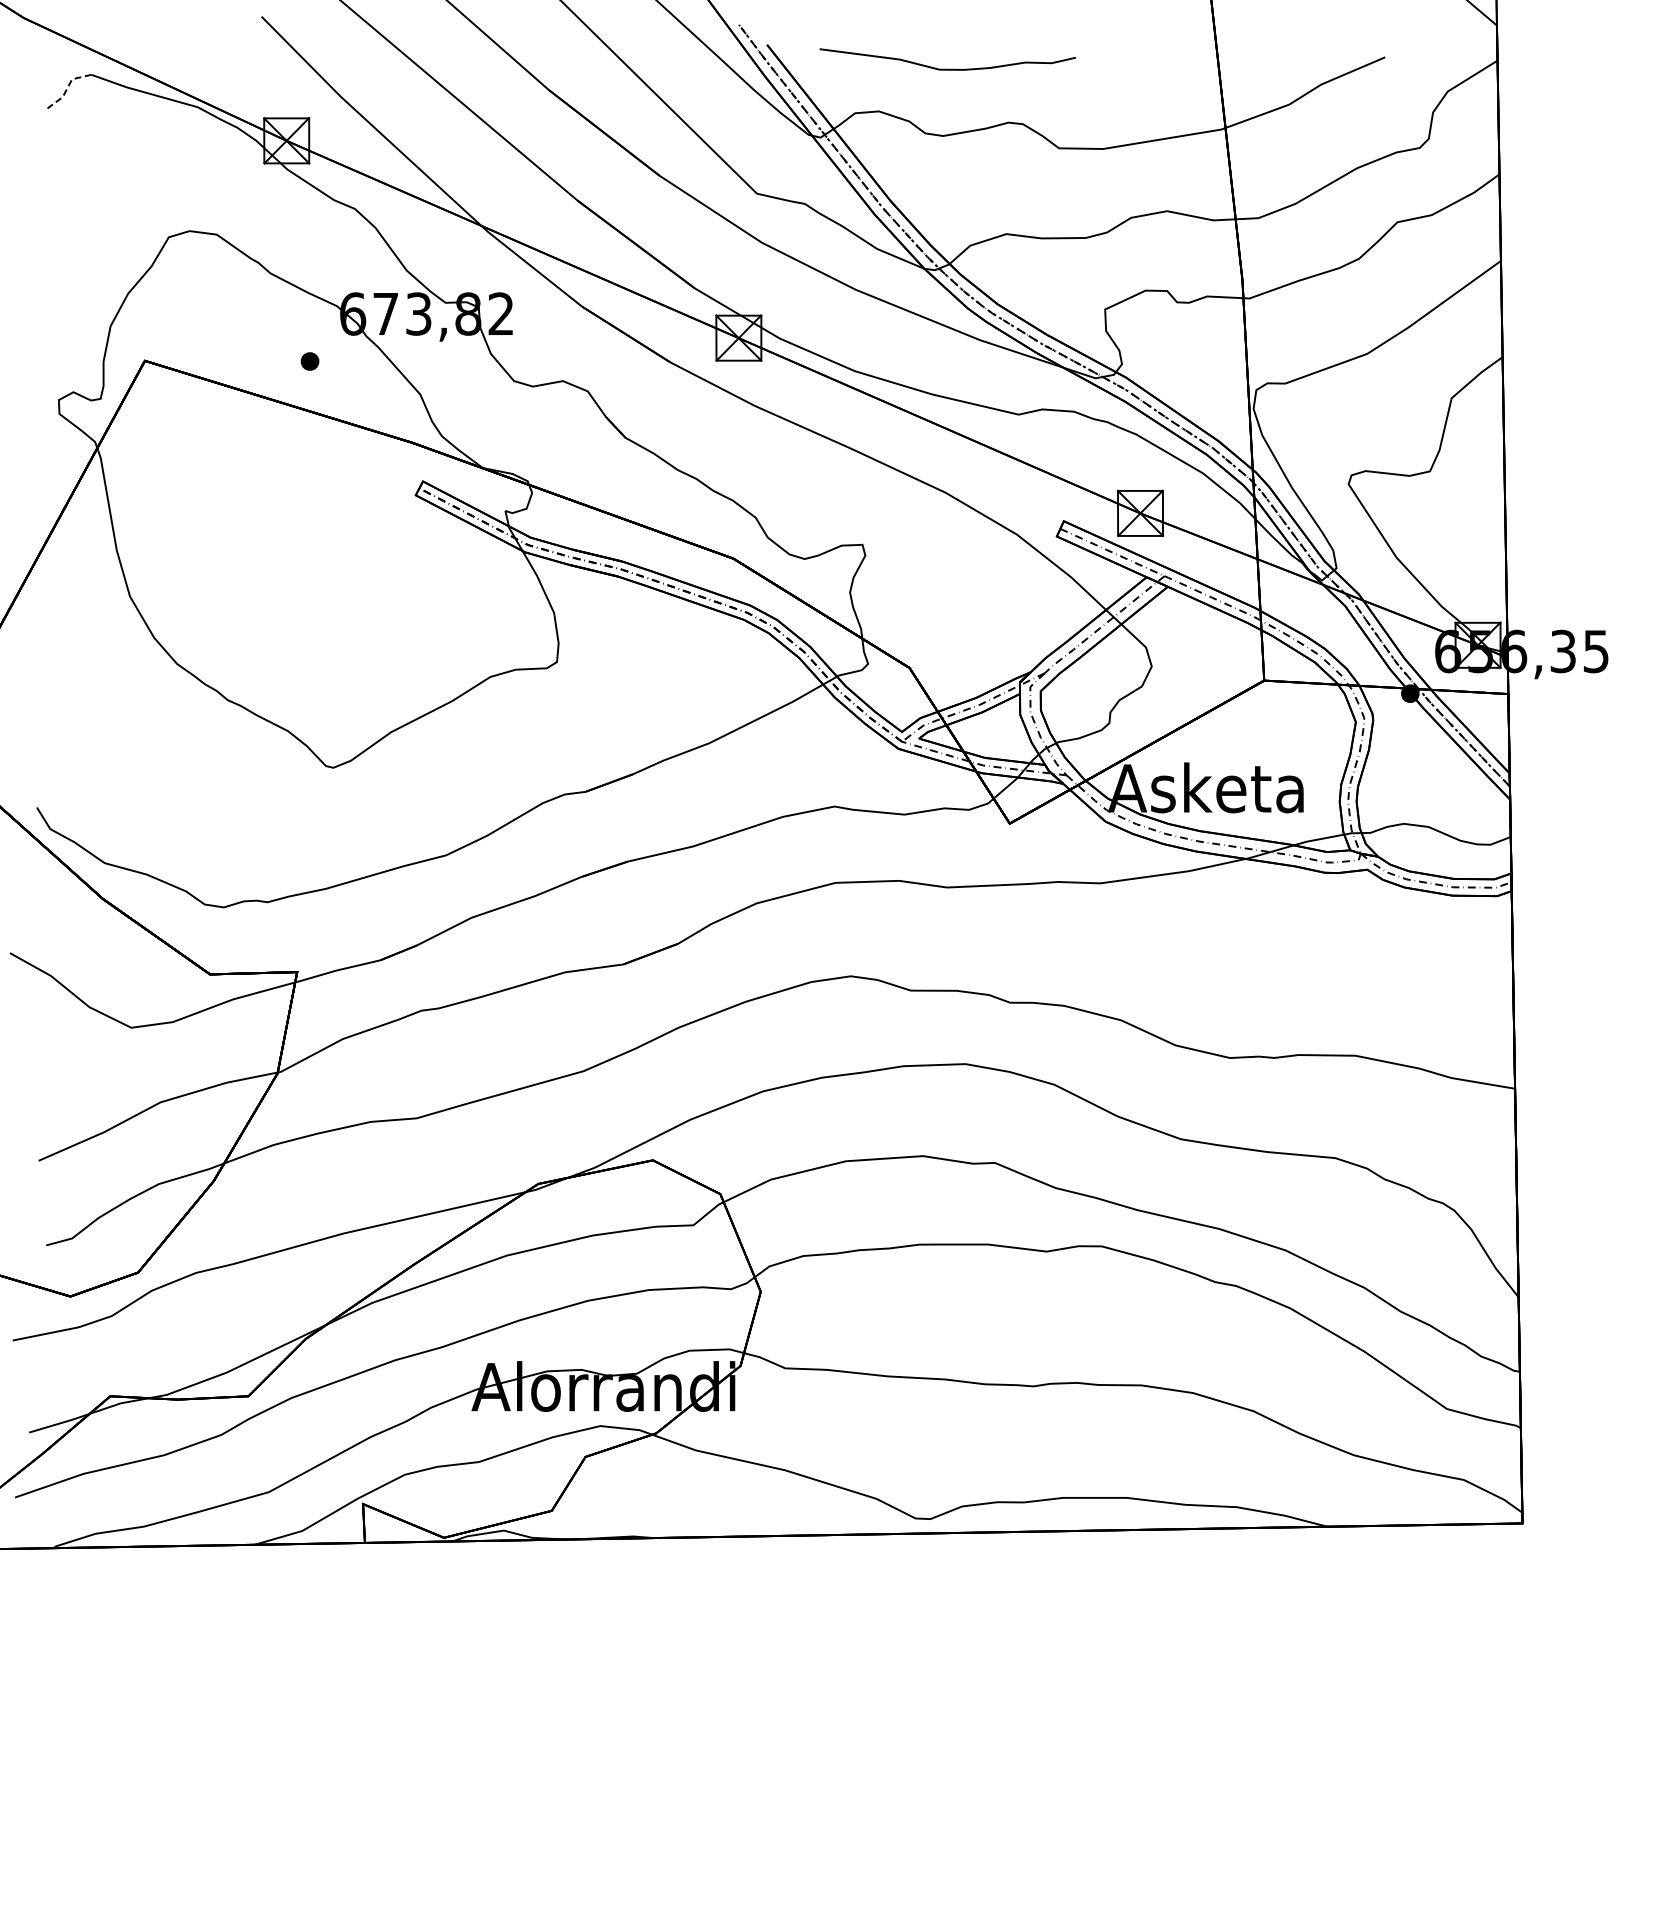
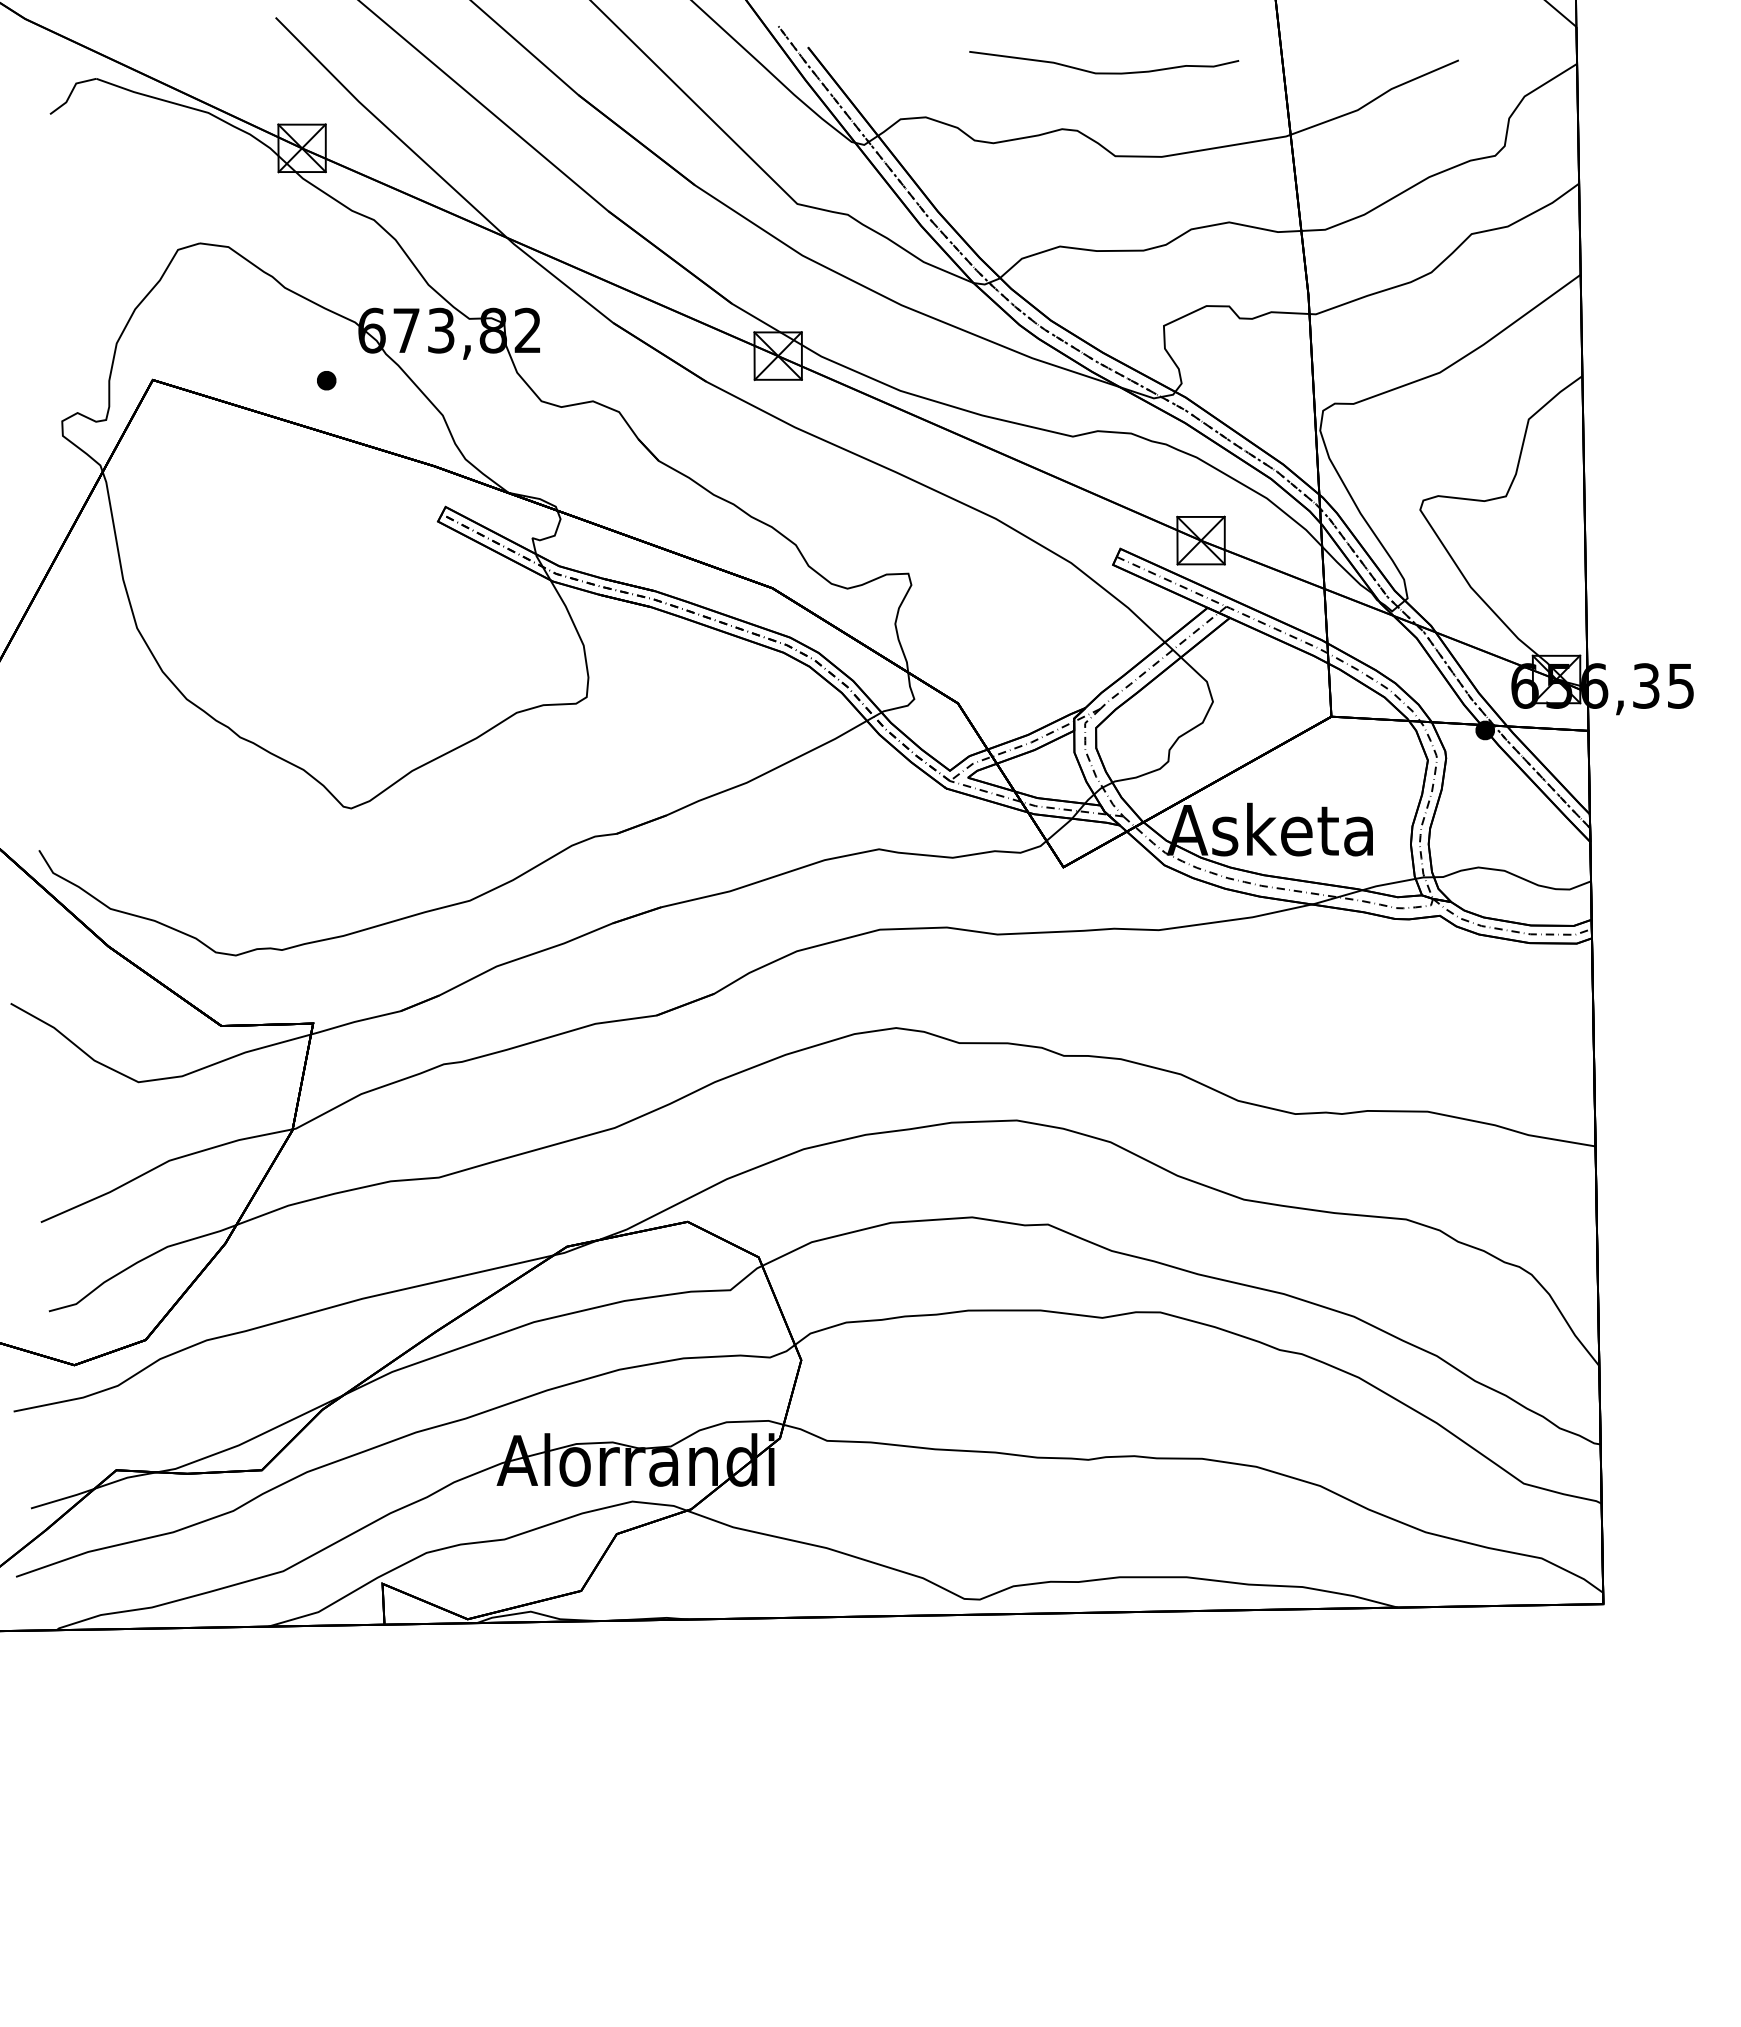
curve: (948, 68) -> (1104, 72), moved
line: (67, 87) -> (71, 92), dashed -> solid

